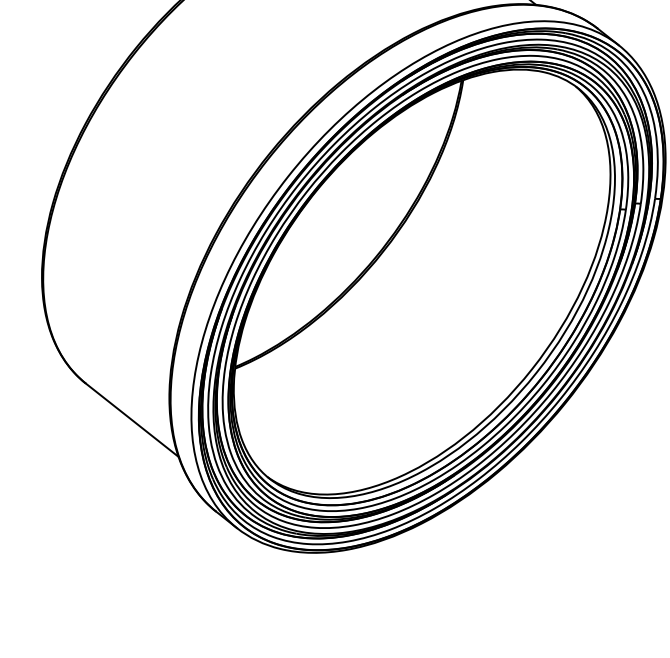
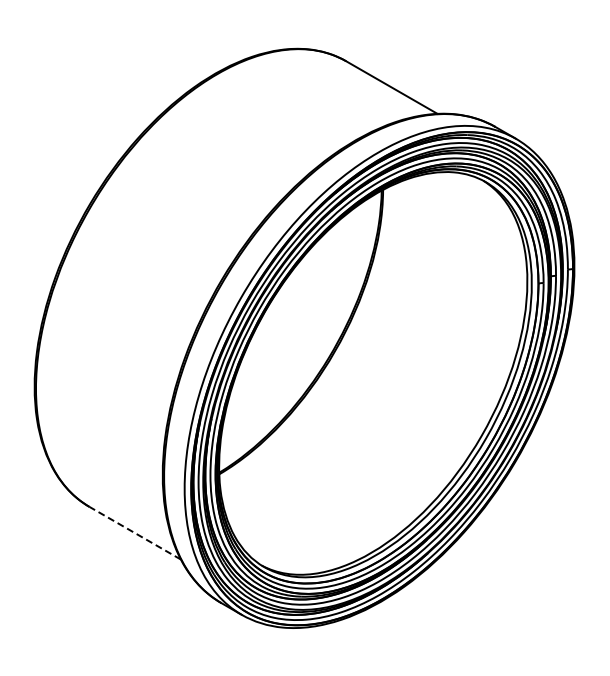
line: (132, 420) -> (135, 533), solid -> dashed

